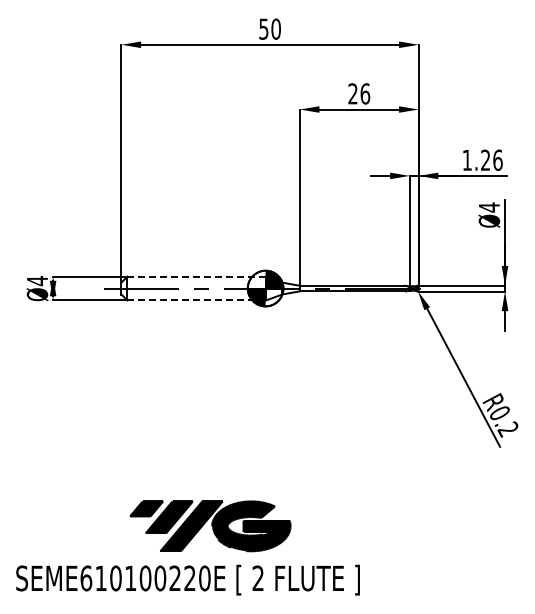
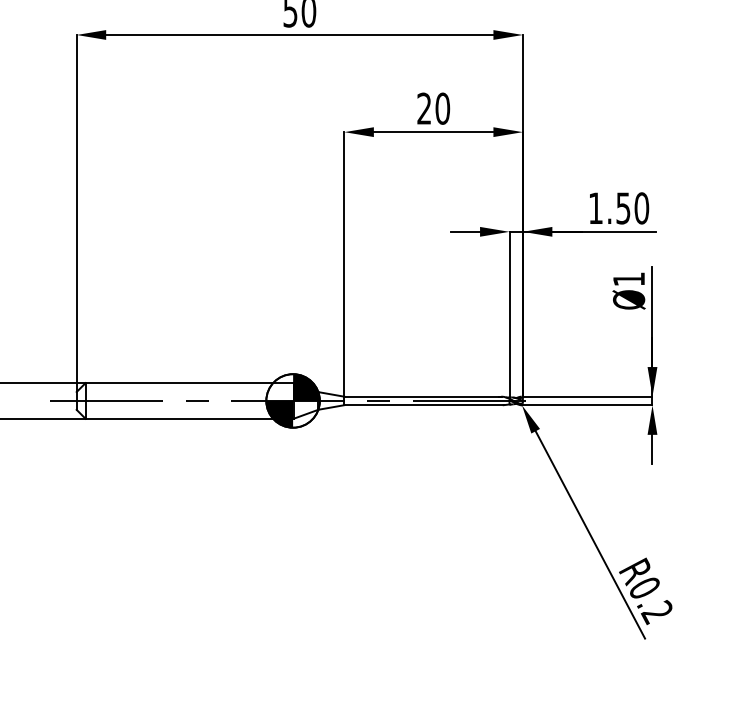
text: (365, 93) -> (443, 108), 26 -> 20
text: (491, 159) -> (632, 207), 1.26 -> 1.50
text: (489, 207) -> (629, 279), Ø4 -> Ø1
line: (196, 276) -> (189, 382), dashed -> solid
line: (197, 300) -> (190, 418), dashed -> solid

